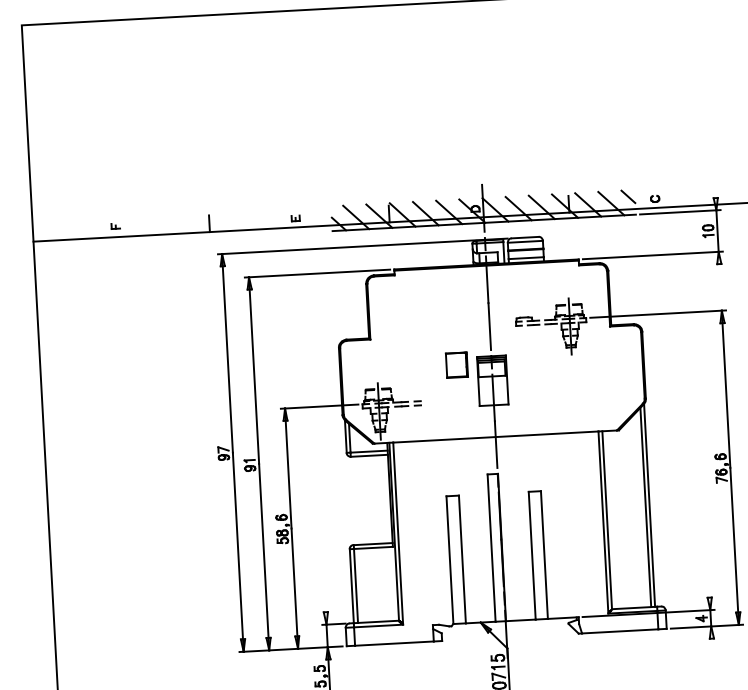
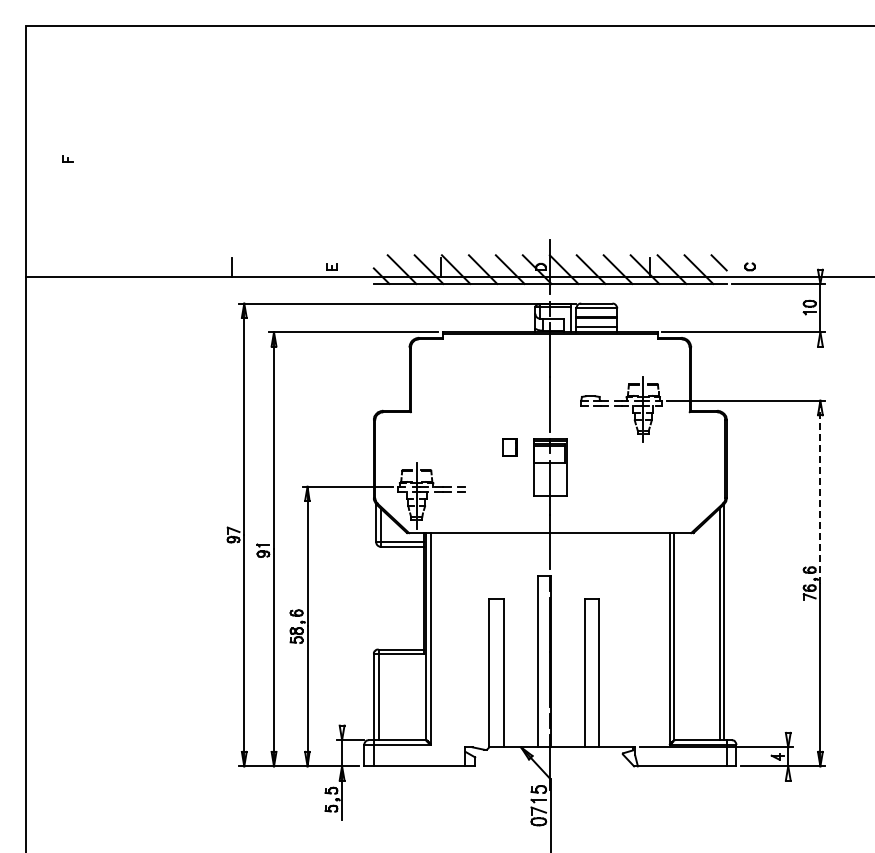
part: (115, 226) -> (67, 158), moved
part: (456, 365) -> (509, 447), size x0.6
line: (726, 389) -> (820, 492), solid -> dashed

